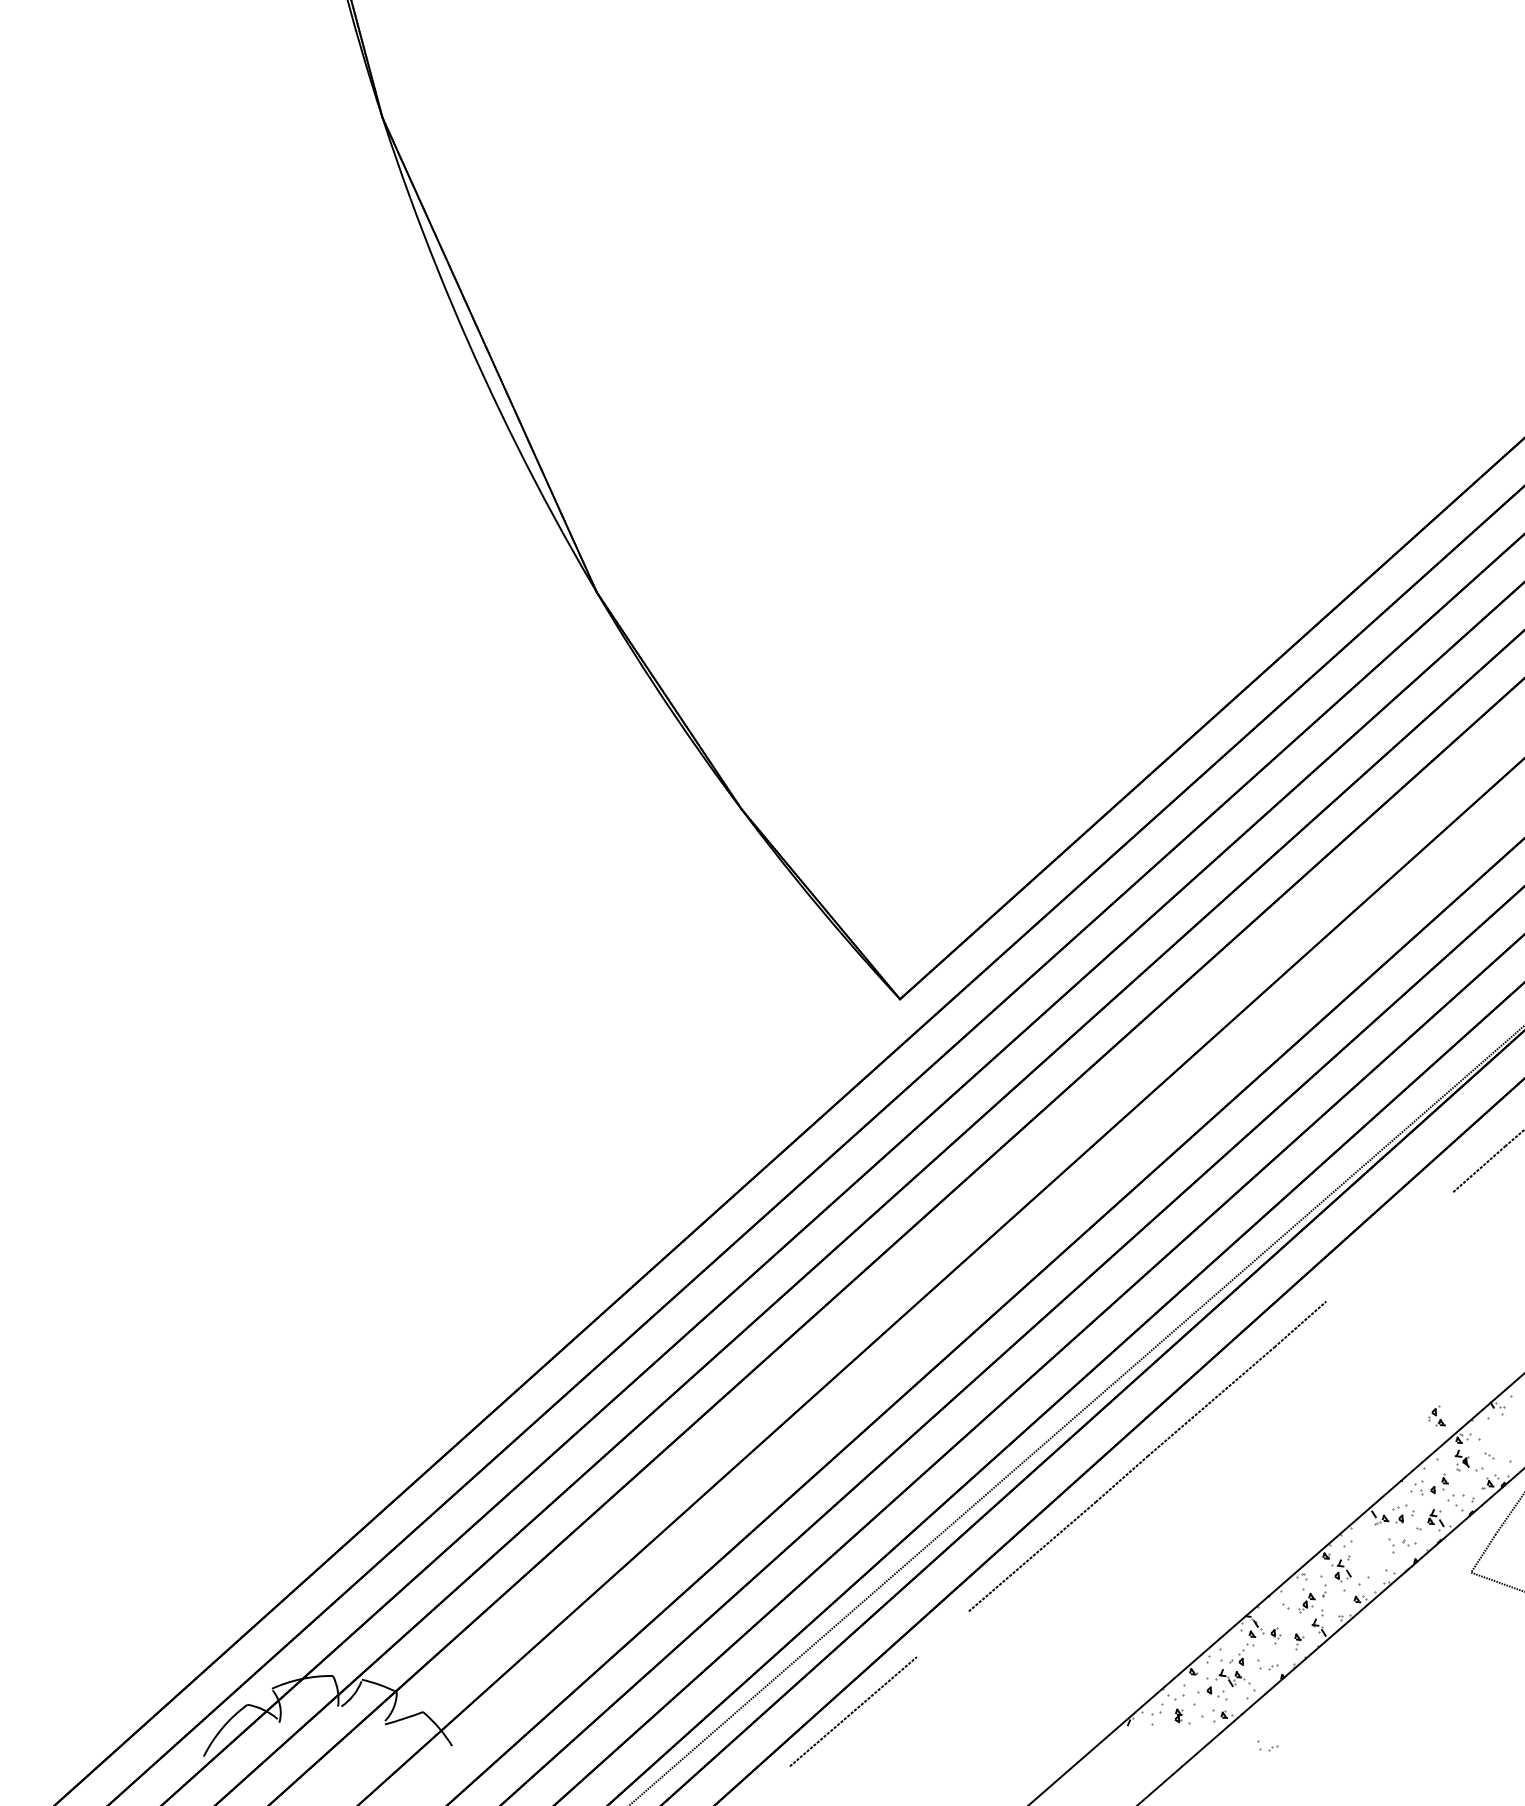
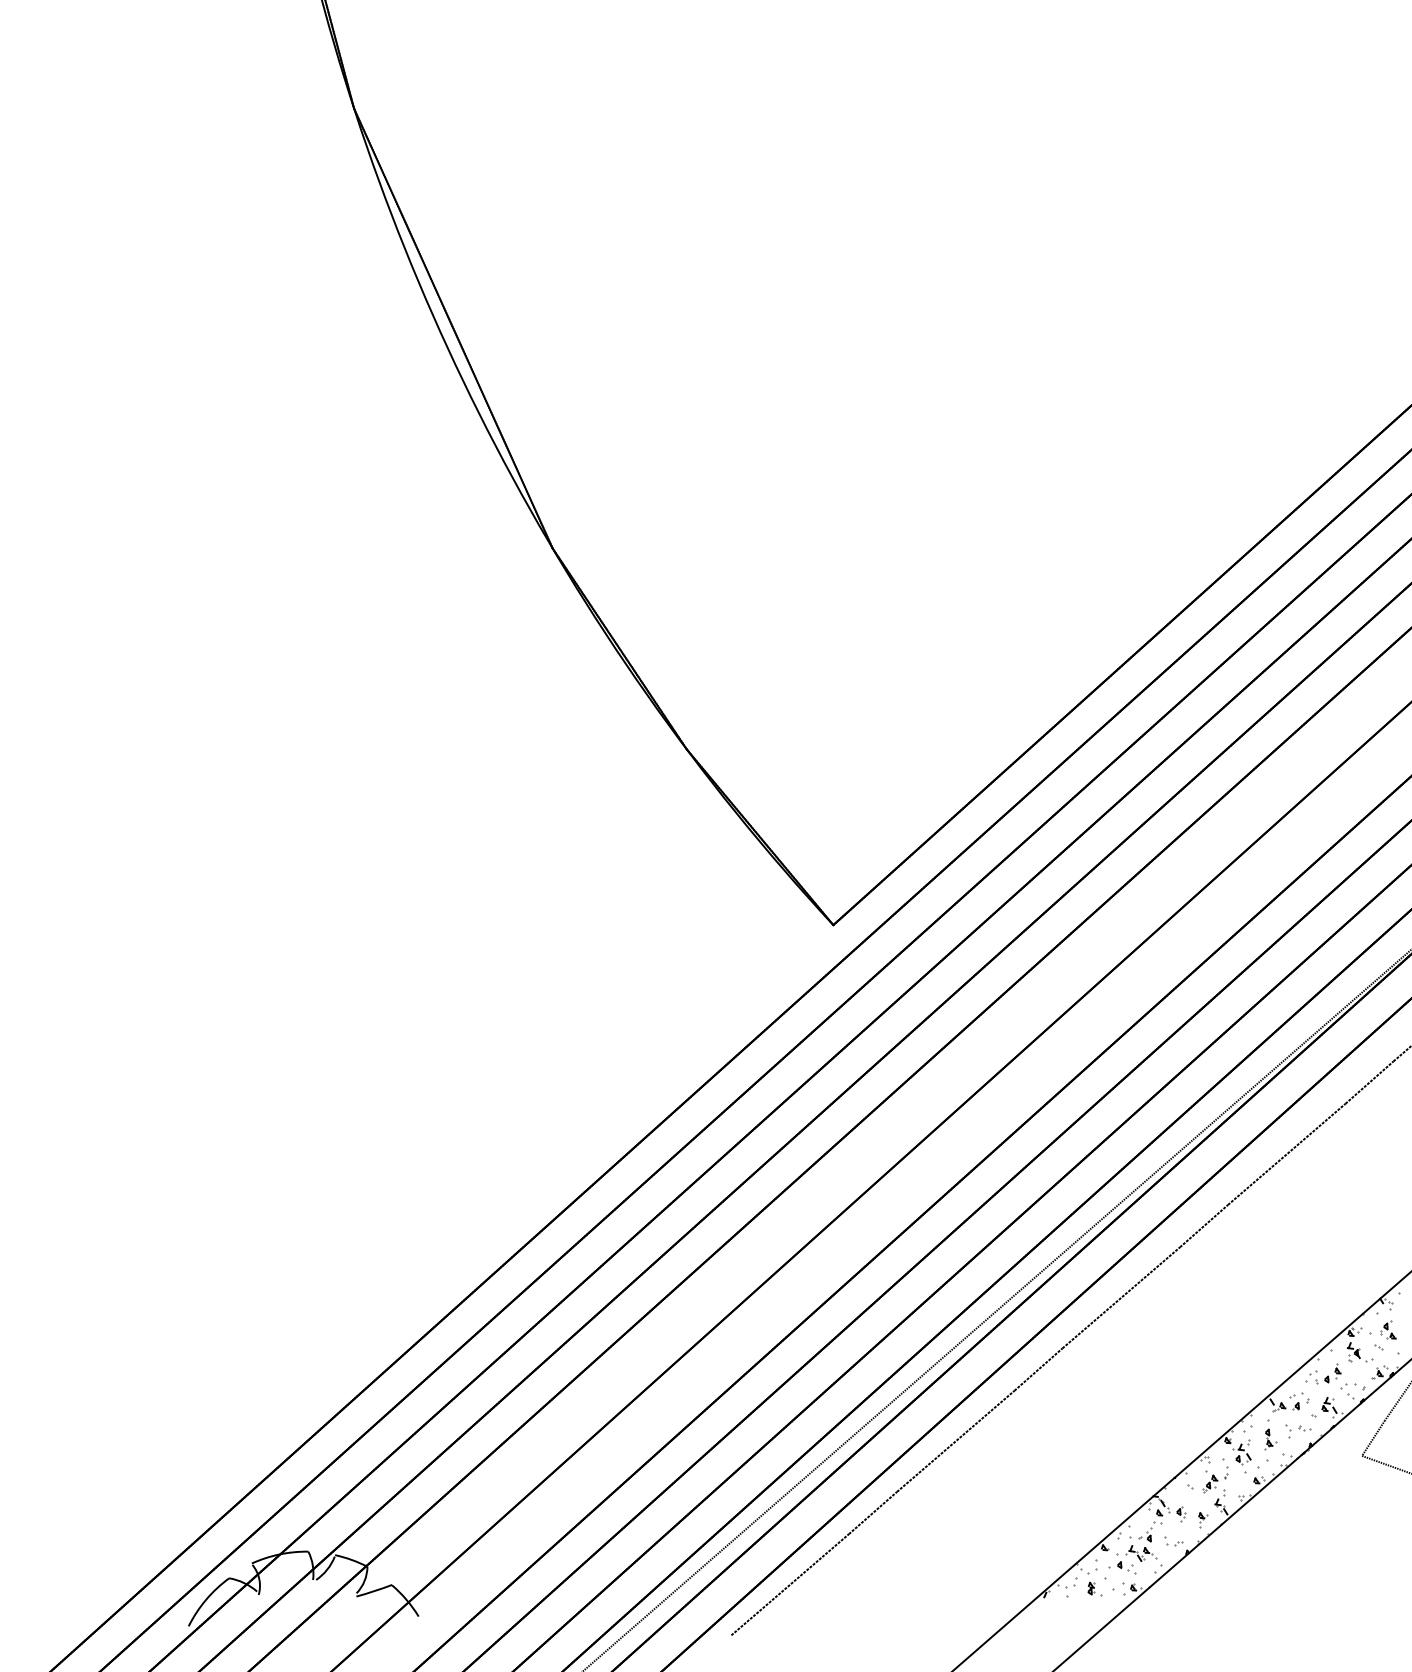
line: (1389, 1245) -> (1286, 1153), added
part: (1437, 1415) -> (1388, 1329), moved
part: (1372, 1549) -> (1270, 1434), added
line: (942, 1633) -> (872, 1512), added
part: (1267, 1746) -> (1173, 1616), removed

